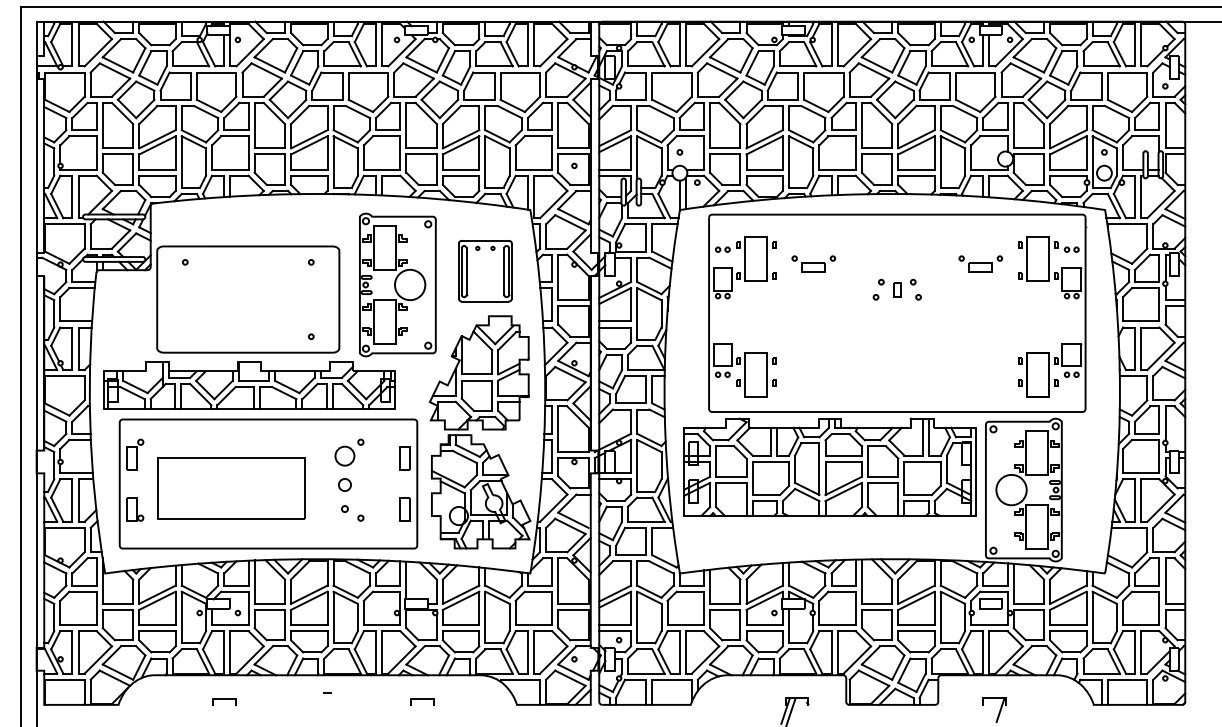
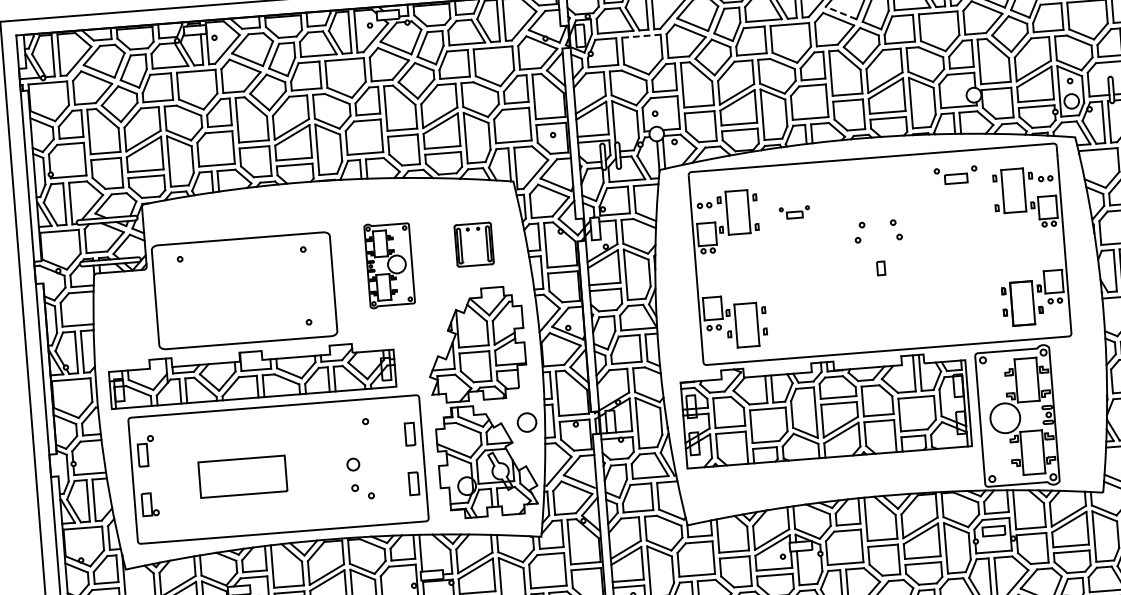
line: (877, 64) -> (841, 12), solid -> dashed
line: (672, 72) -> (641, 36), solid -> dashed
part: (813, 263) -> (794, 212), size x0.7
part: (980, 263) -> (955, 174), moved
part: (485, 270) -> (474, 244), size x0.7
part: (397, 284) -> (389, 264), size x0.6
part: (897, 289) -> (881, 268), moved
circle: (344, 455) -> (526, 421), moved
part: (231, 488) -> (242, 476), size x0.6

